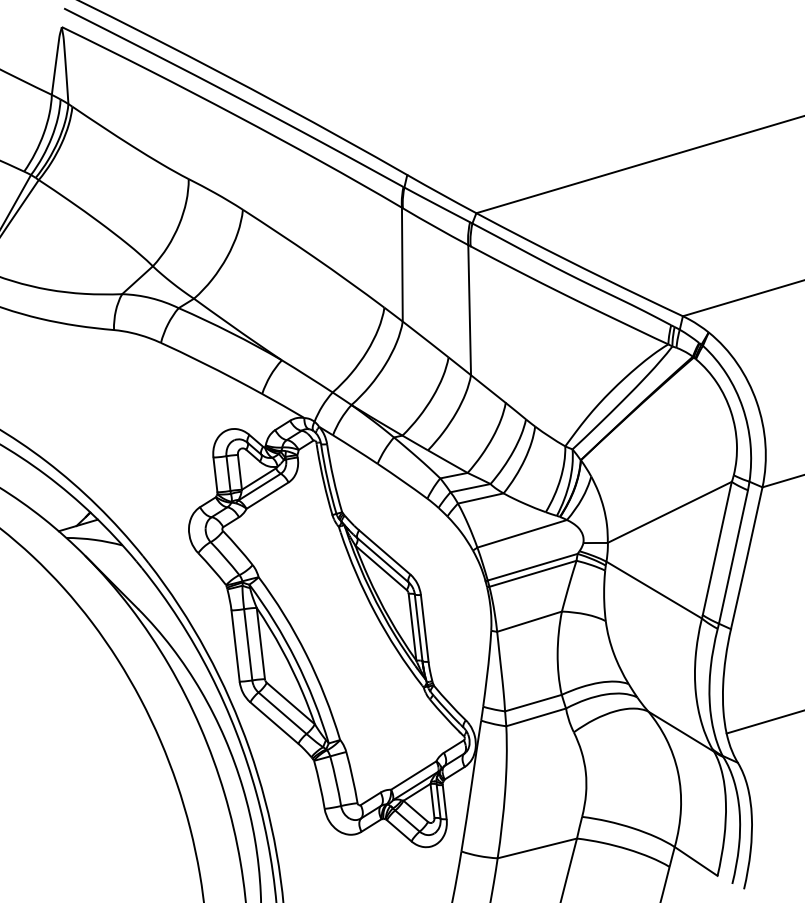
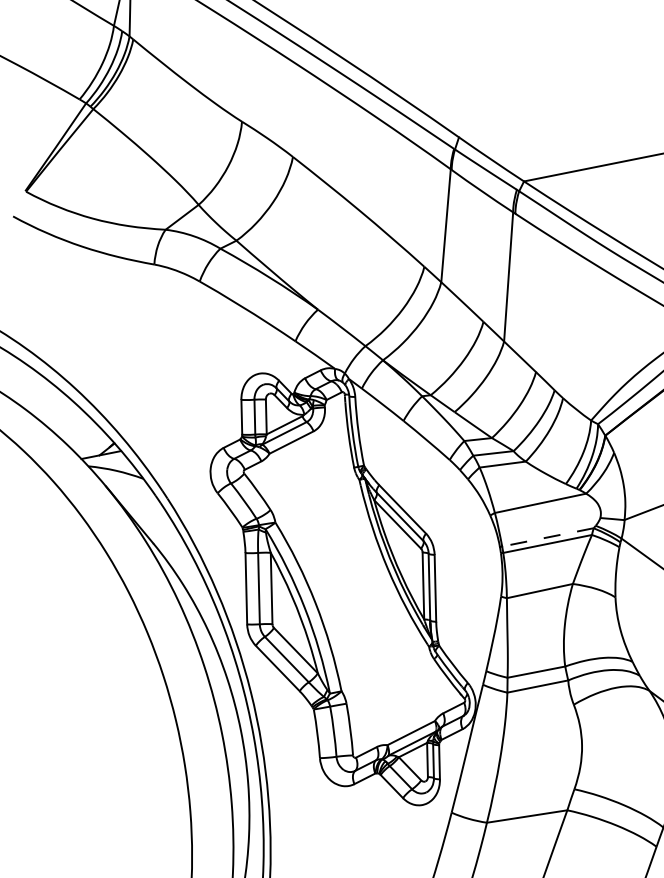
line: (532, 567) -> (547, 537), solid -> dashed

